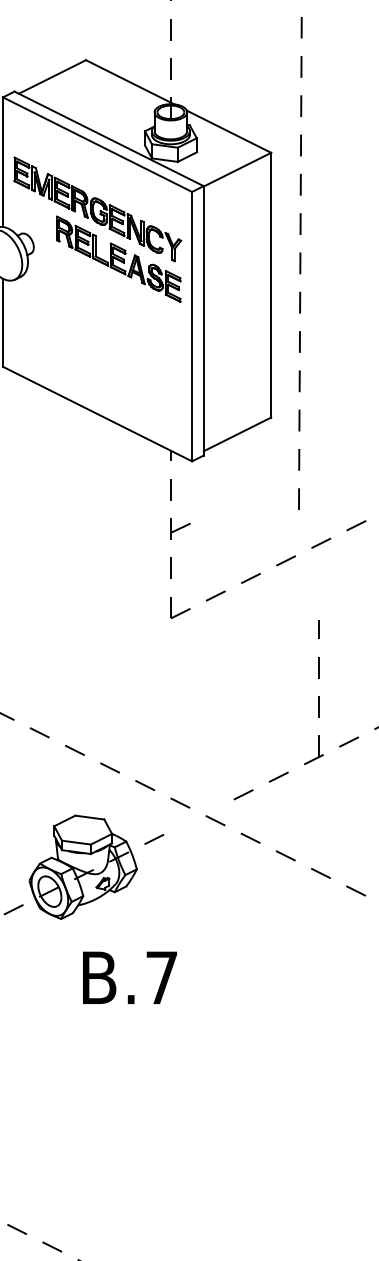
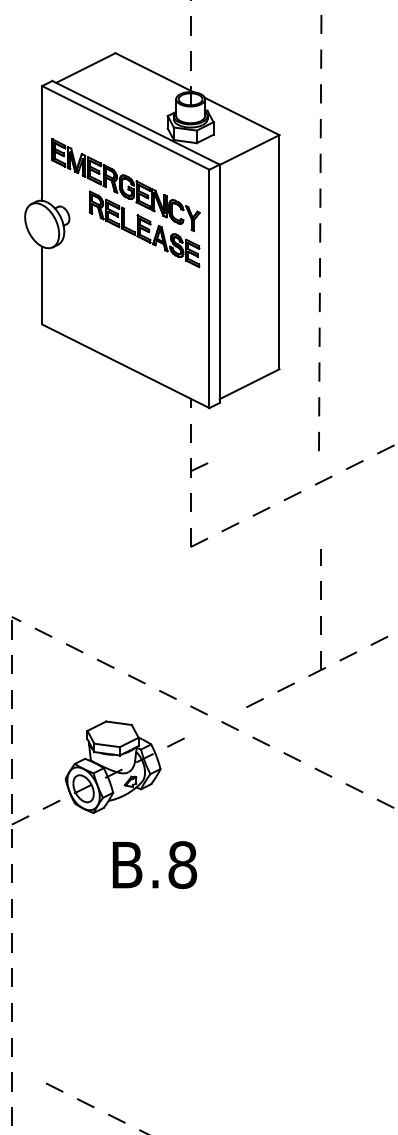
line: (300, 264) -> (320, 233), moved
text: (161, 978) -> (182, 865), B.7 -> B.8

